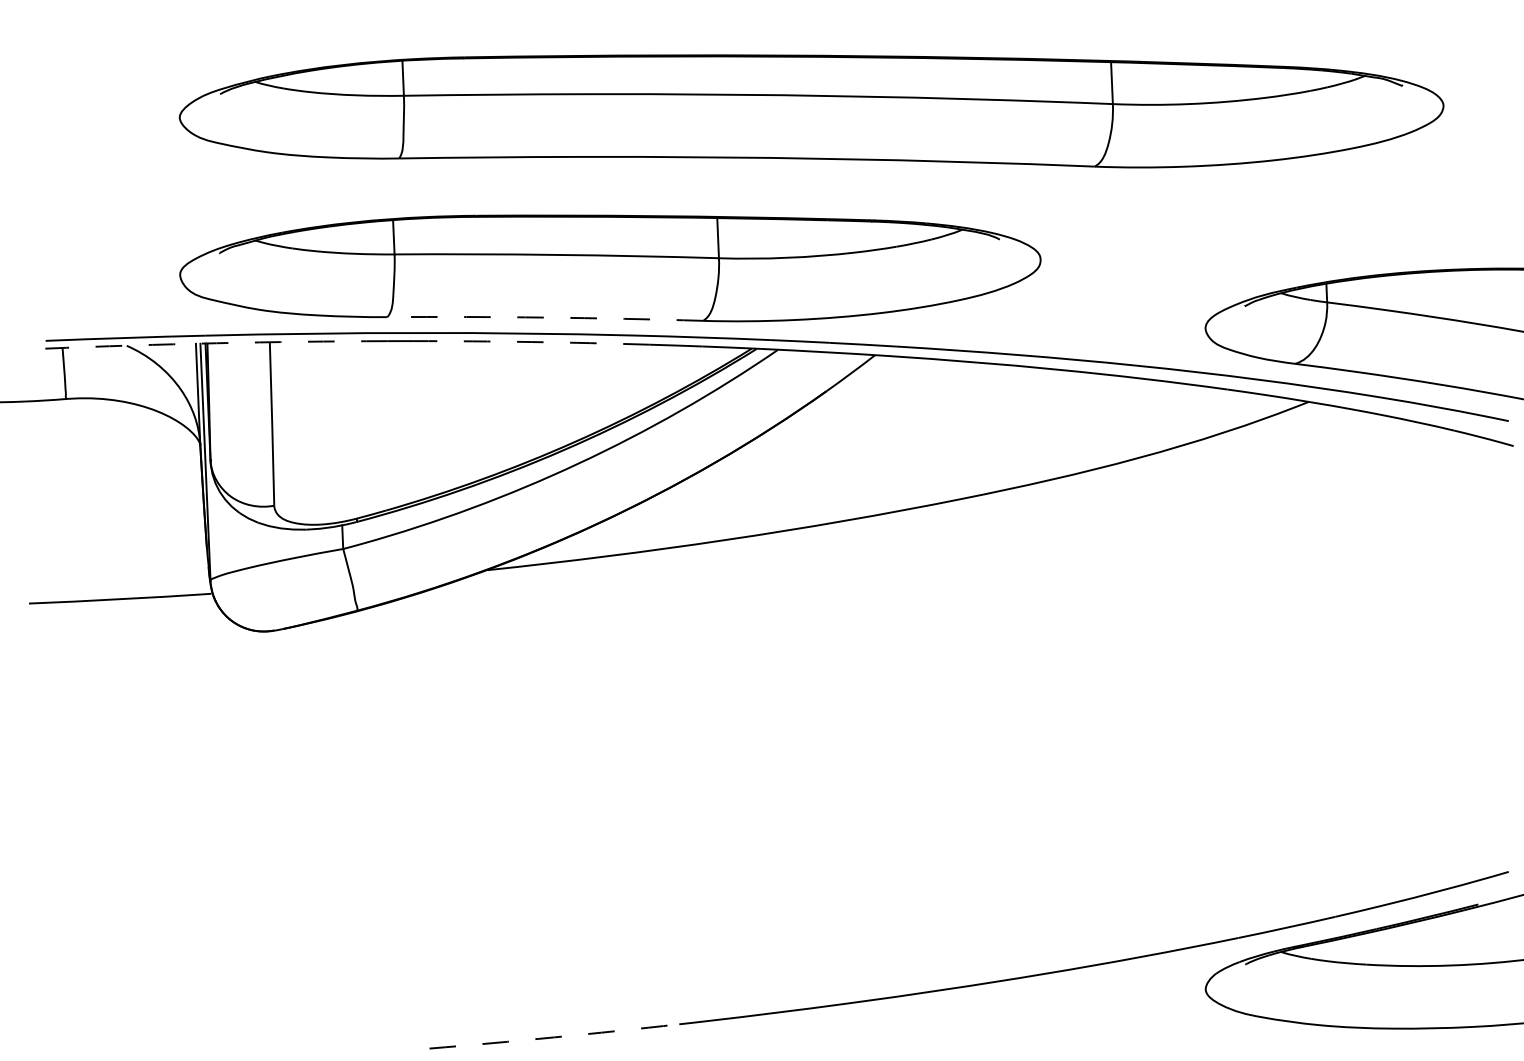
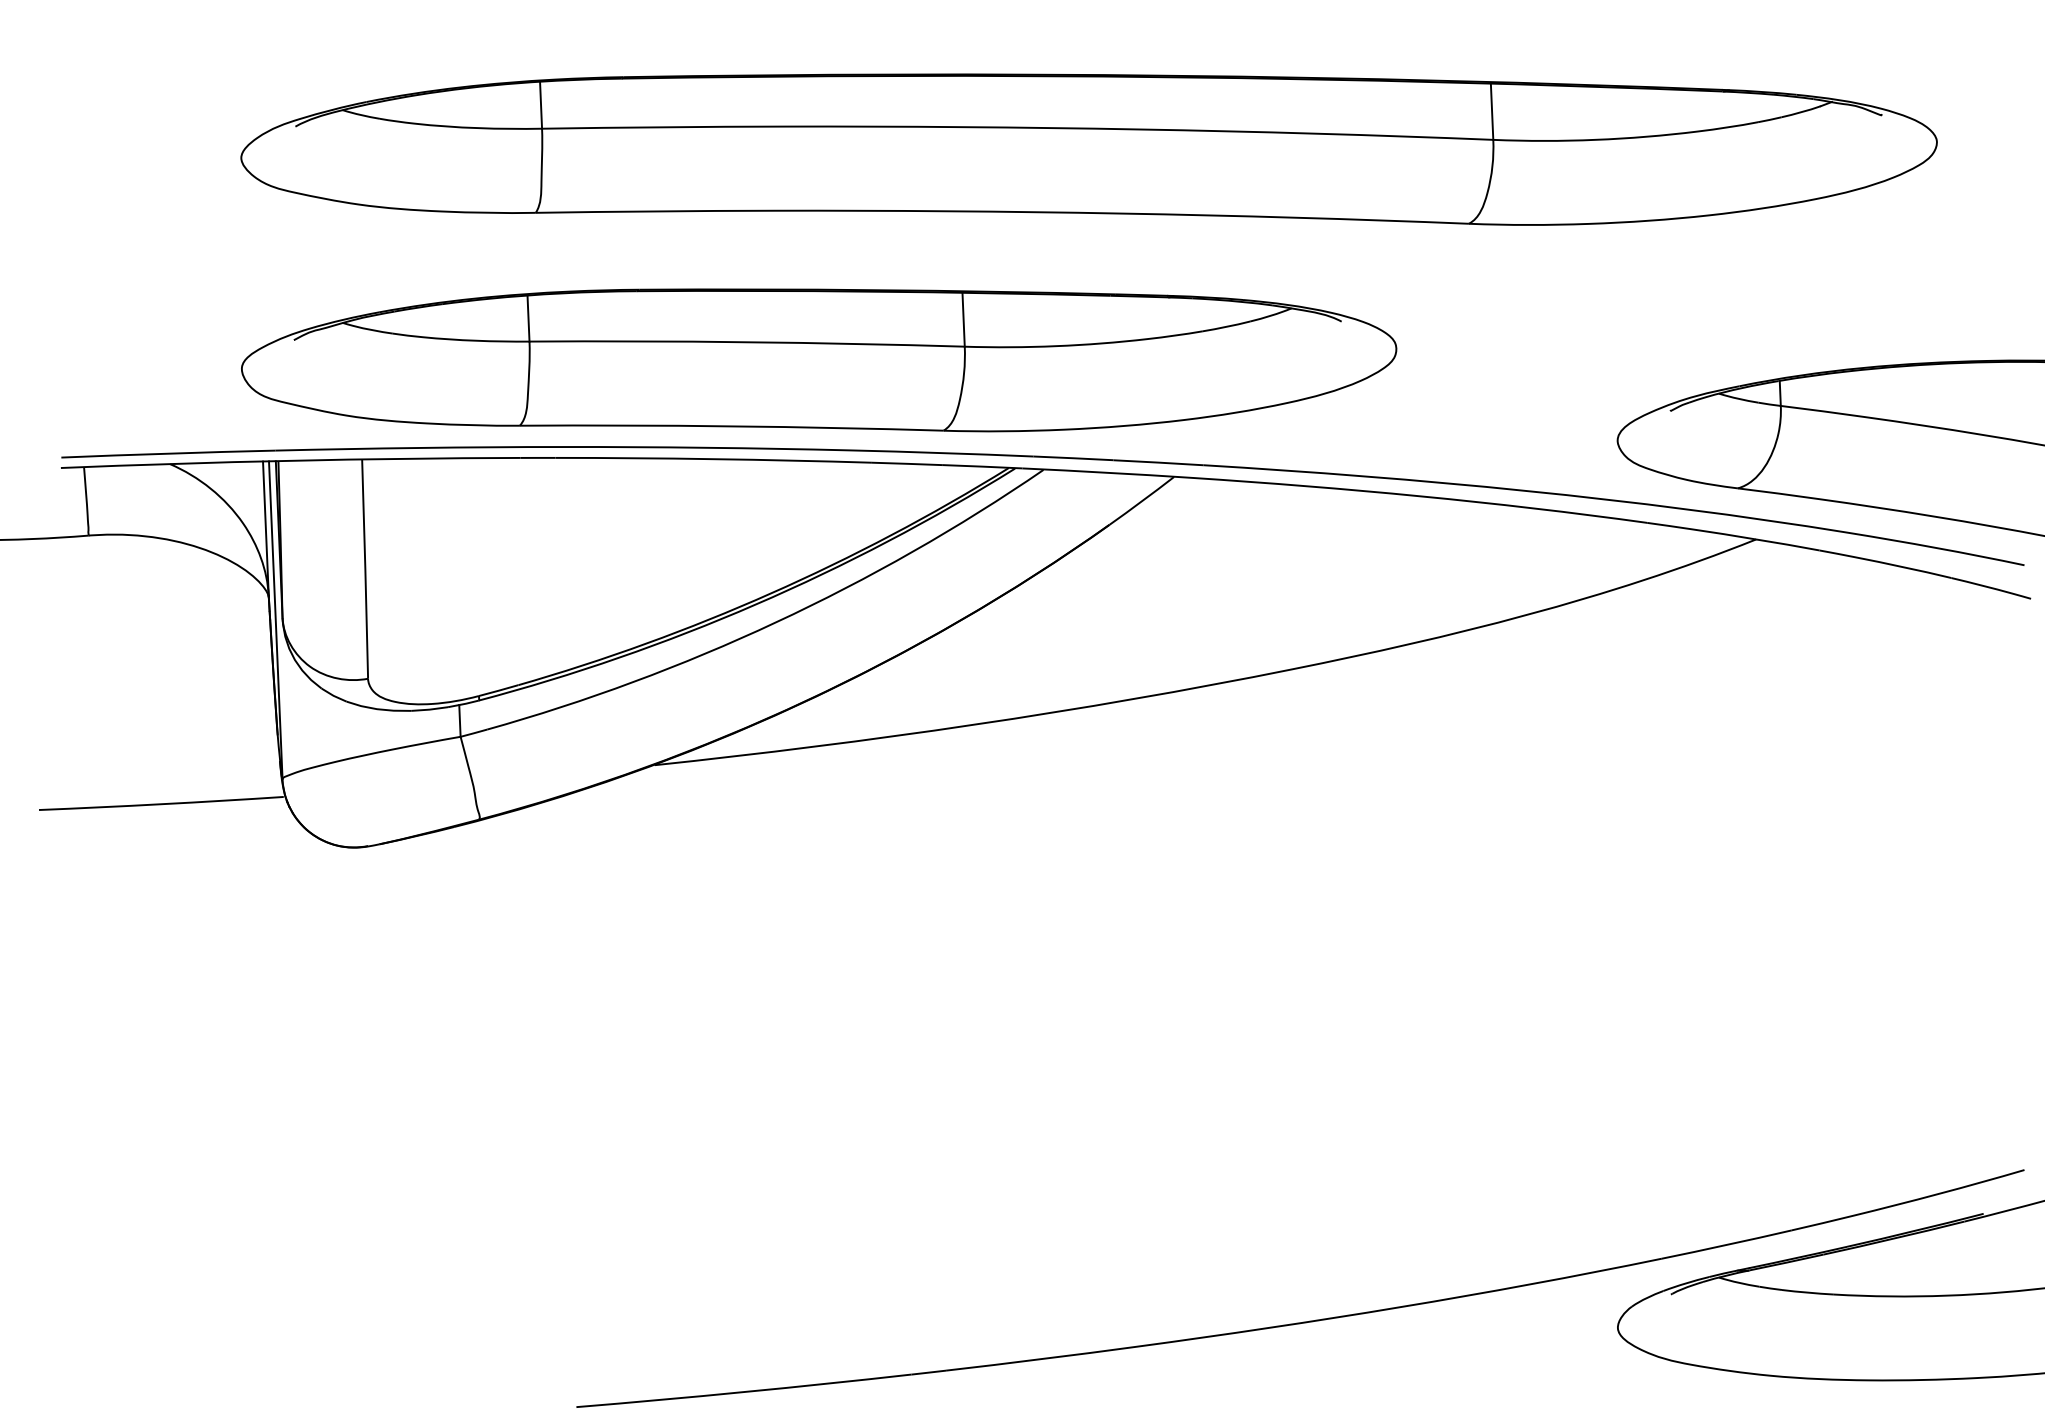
arc: (545, 317) -> (731, 426), dashed -> solid
arc: (531, 342) -> (713, 459), dashed -> solid
arc: (216, 343) -> (290, 460), dashed -> solid
arc: (554, 1037) -> (744, 1392), dashed -> solid

